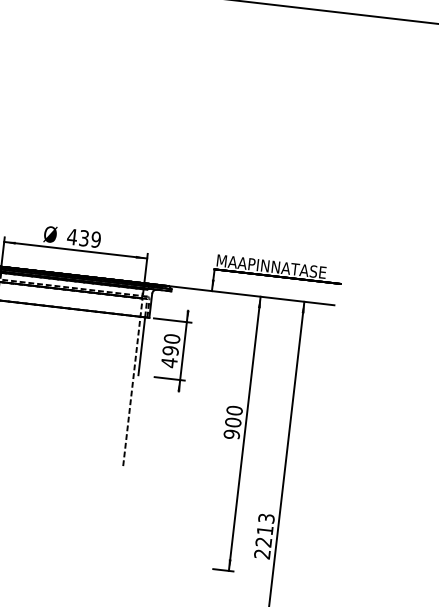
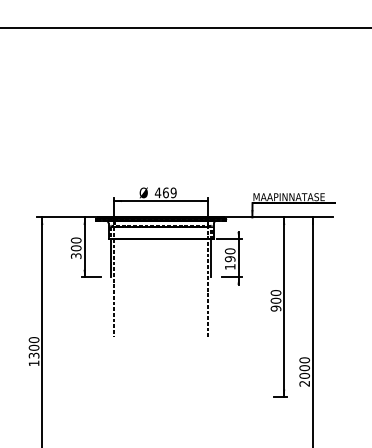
text: (83, 237) -> (165, 192), 439 -> 469
text: (169, 362) -> (230, 266), 490 -> 190
text: (264, 529) -> (304, 367), 2213 -> 2000

